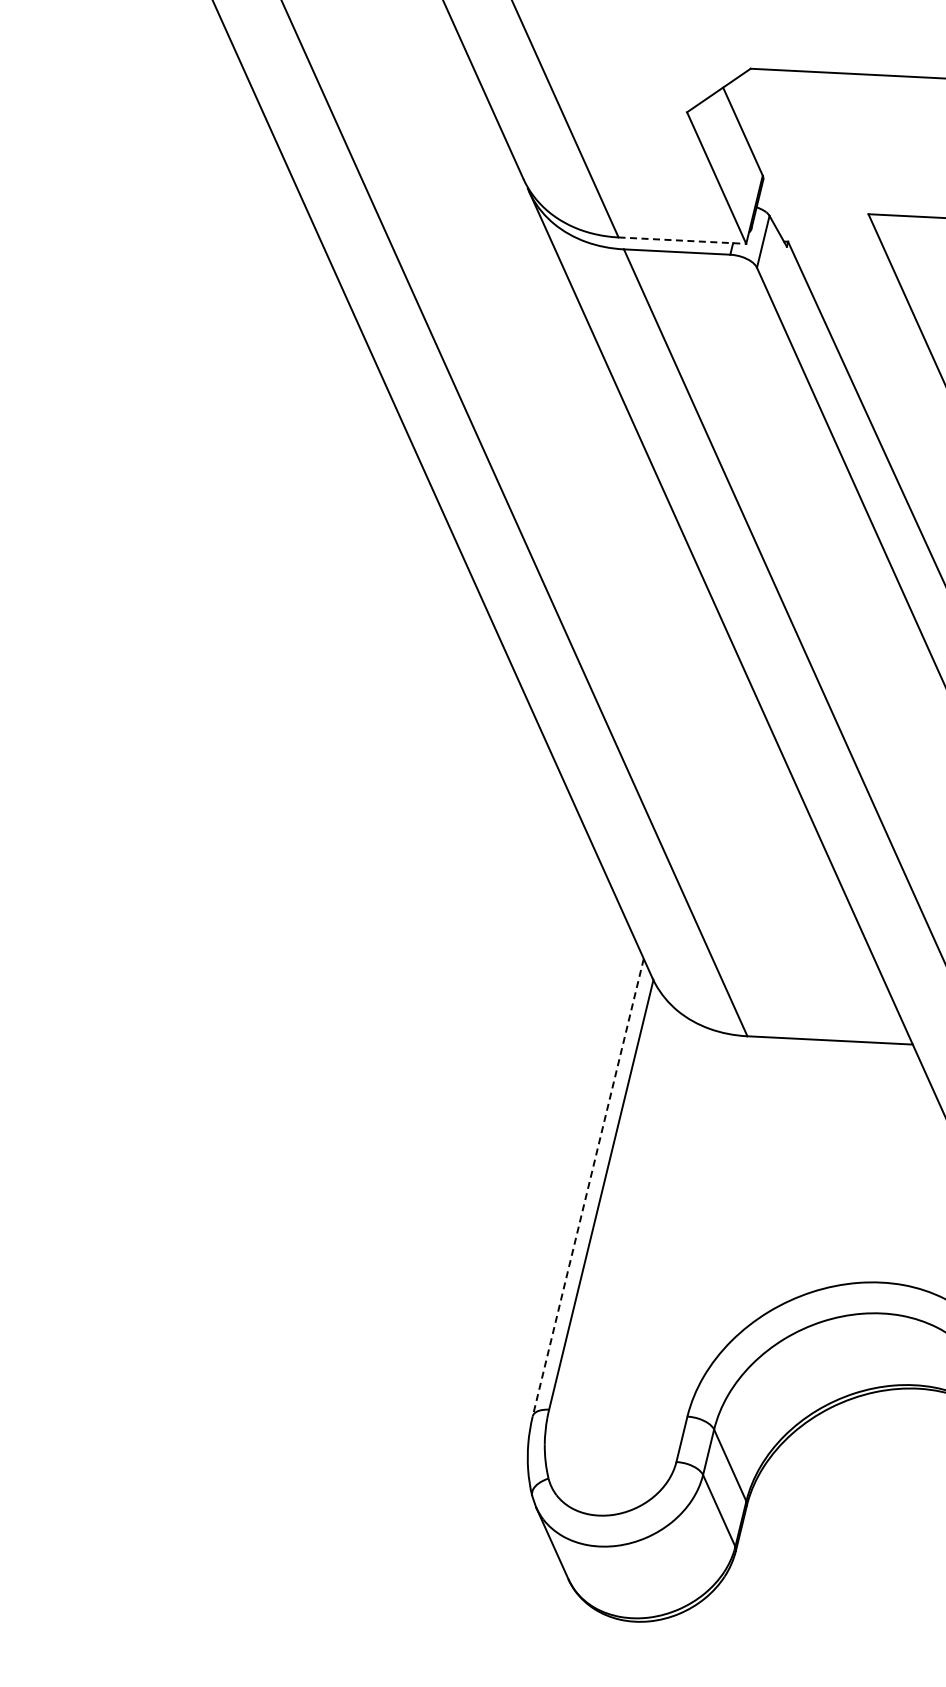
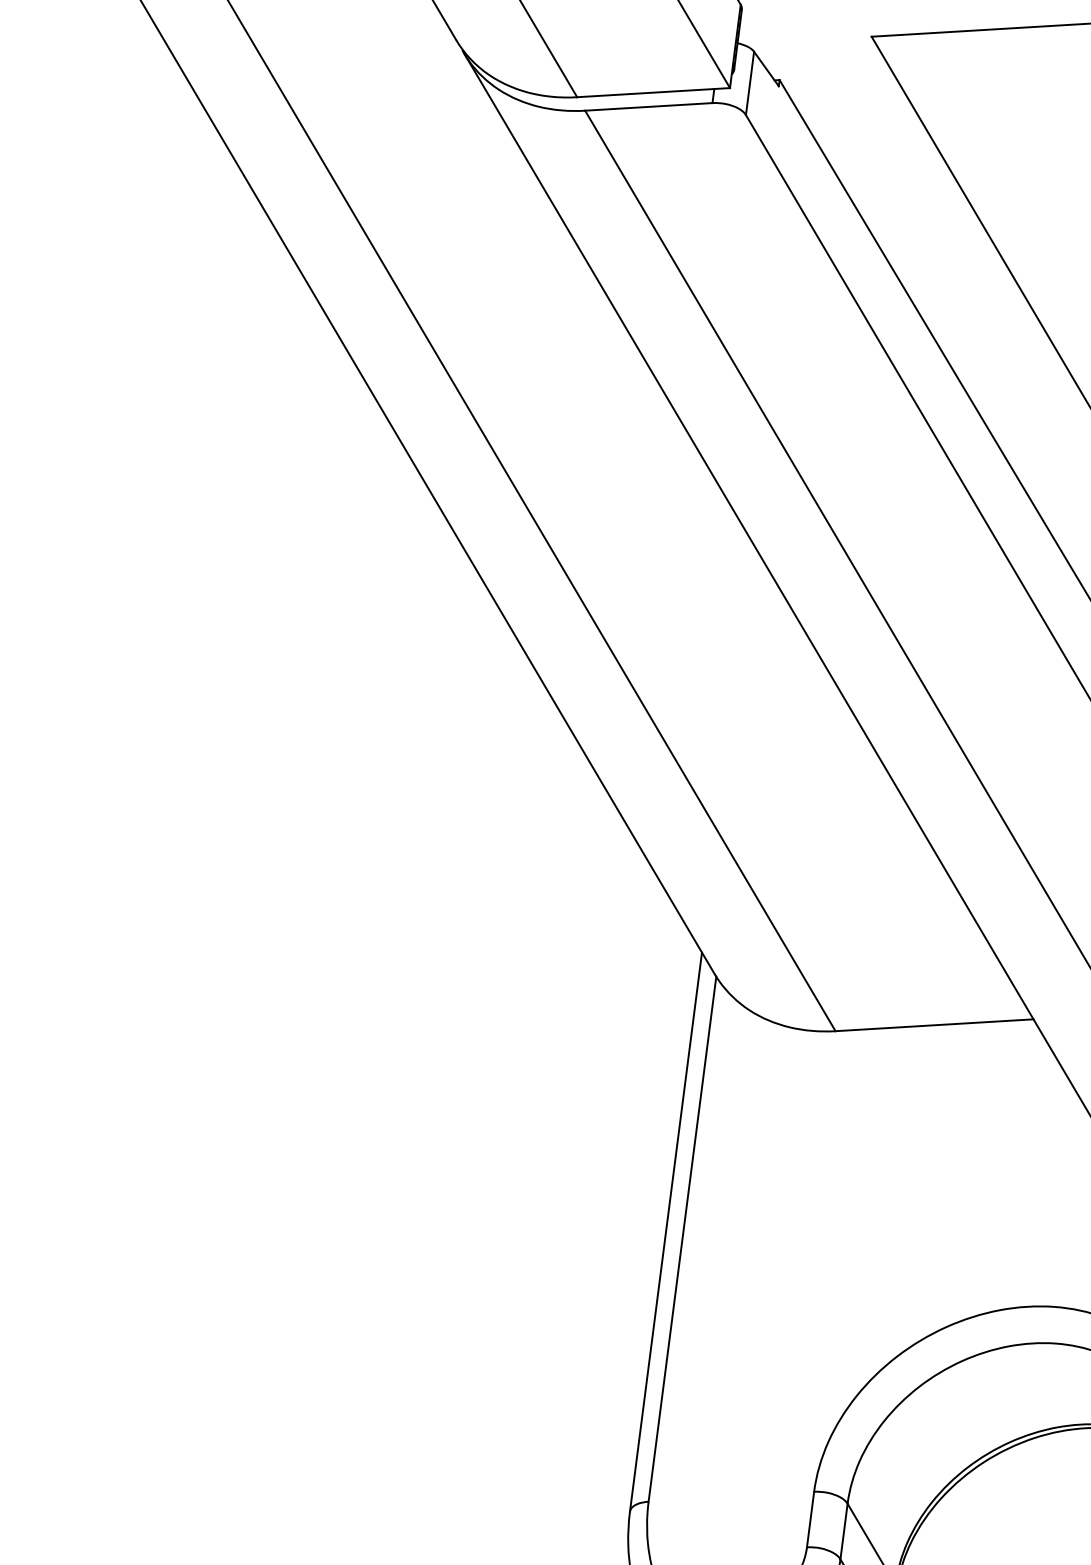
line: (682, 240) -> (653, 92), dashed -> solid
line: (588, 1188) -> (666, 1233), dashed -> solid

